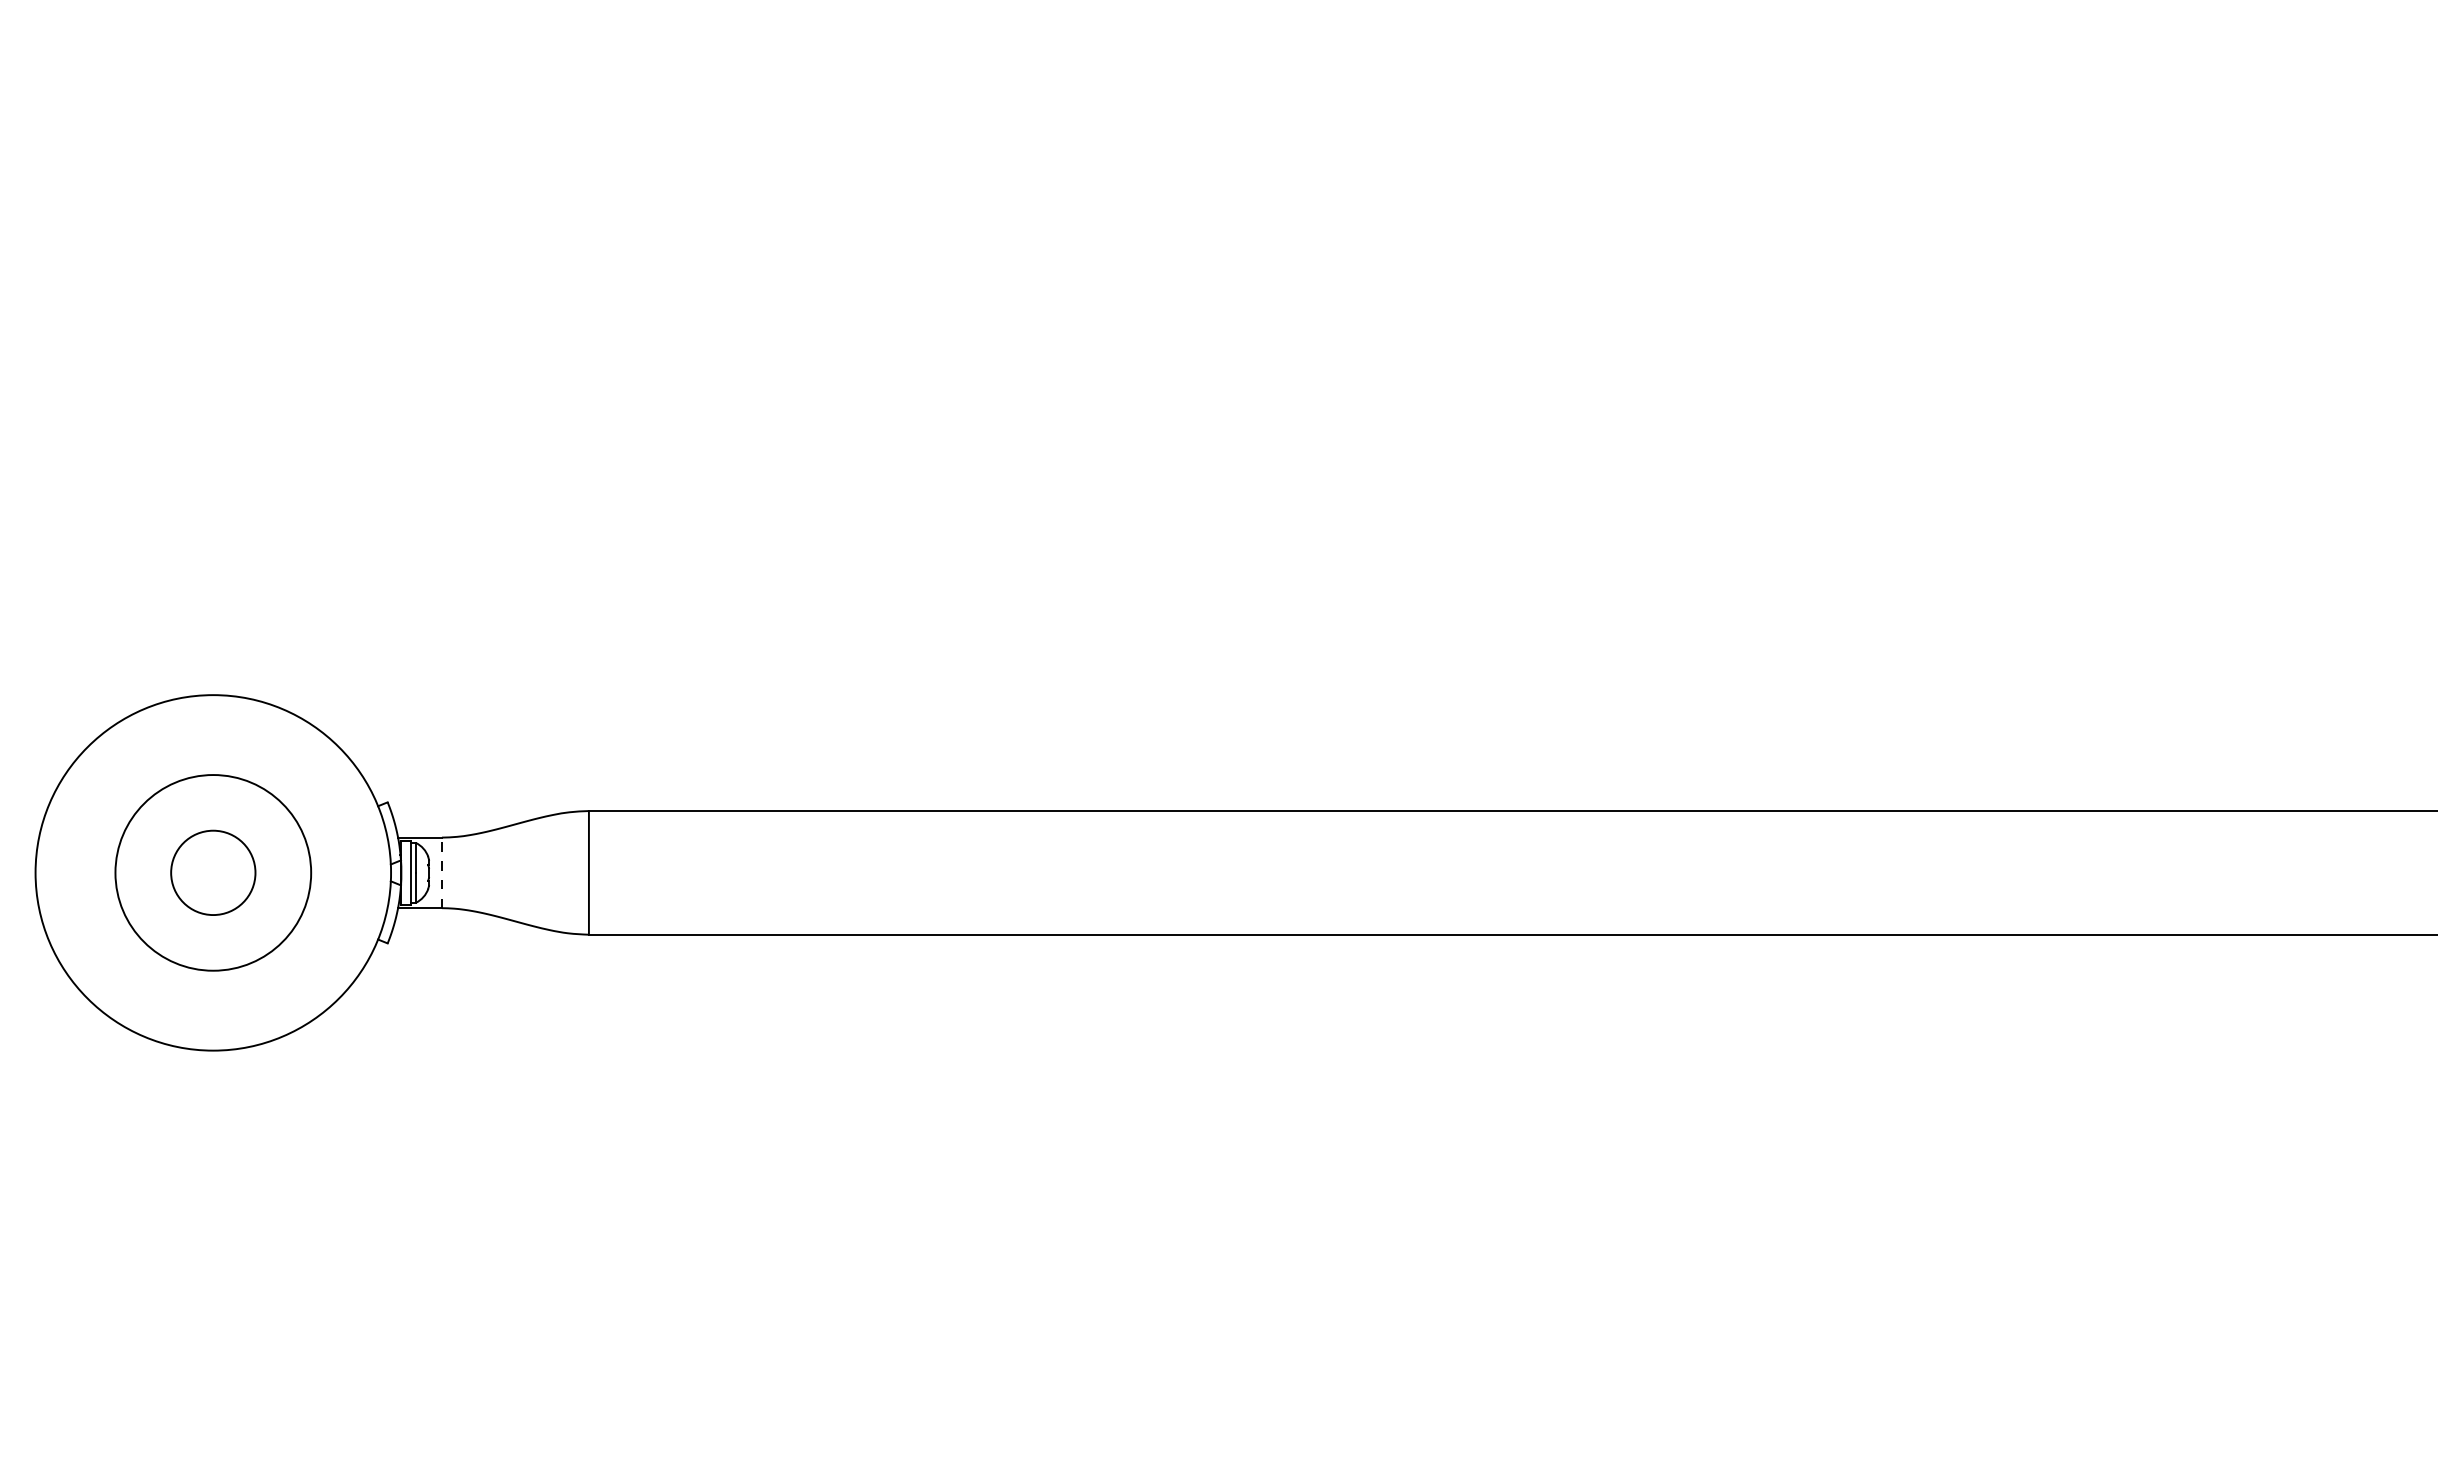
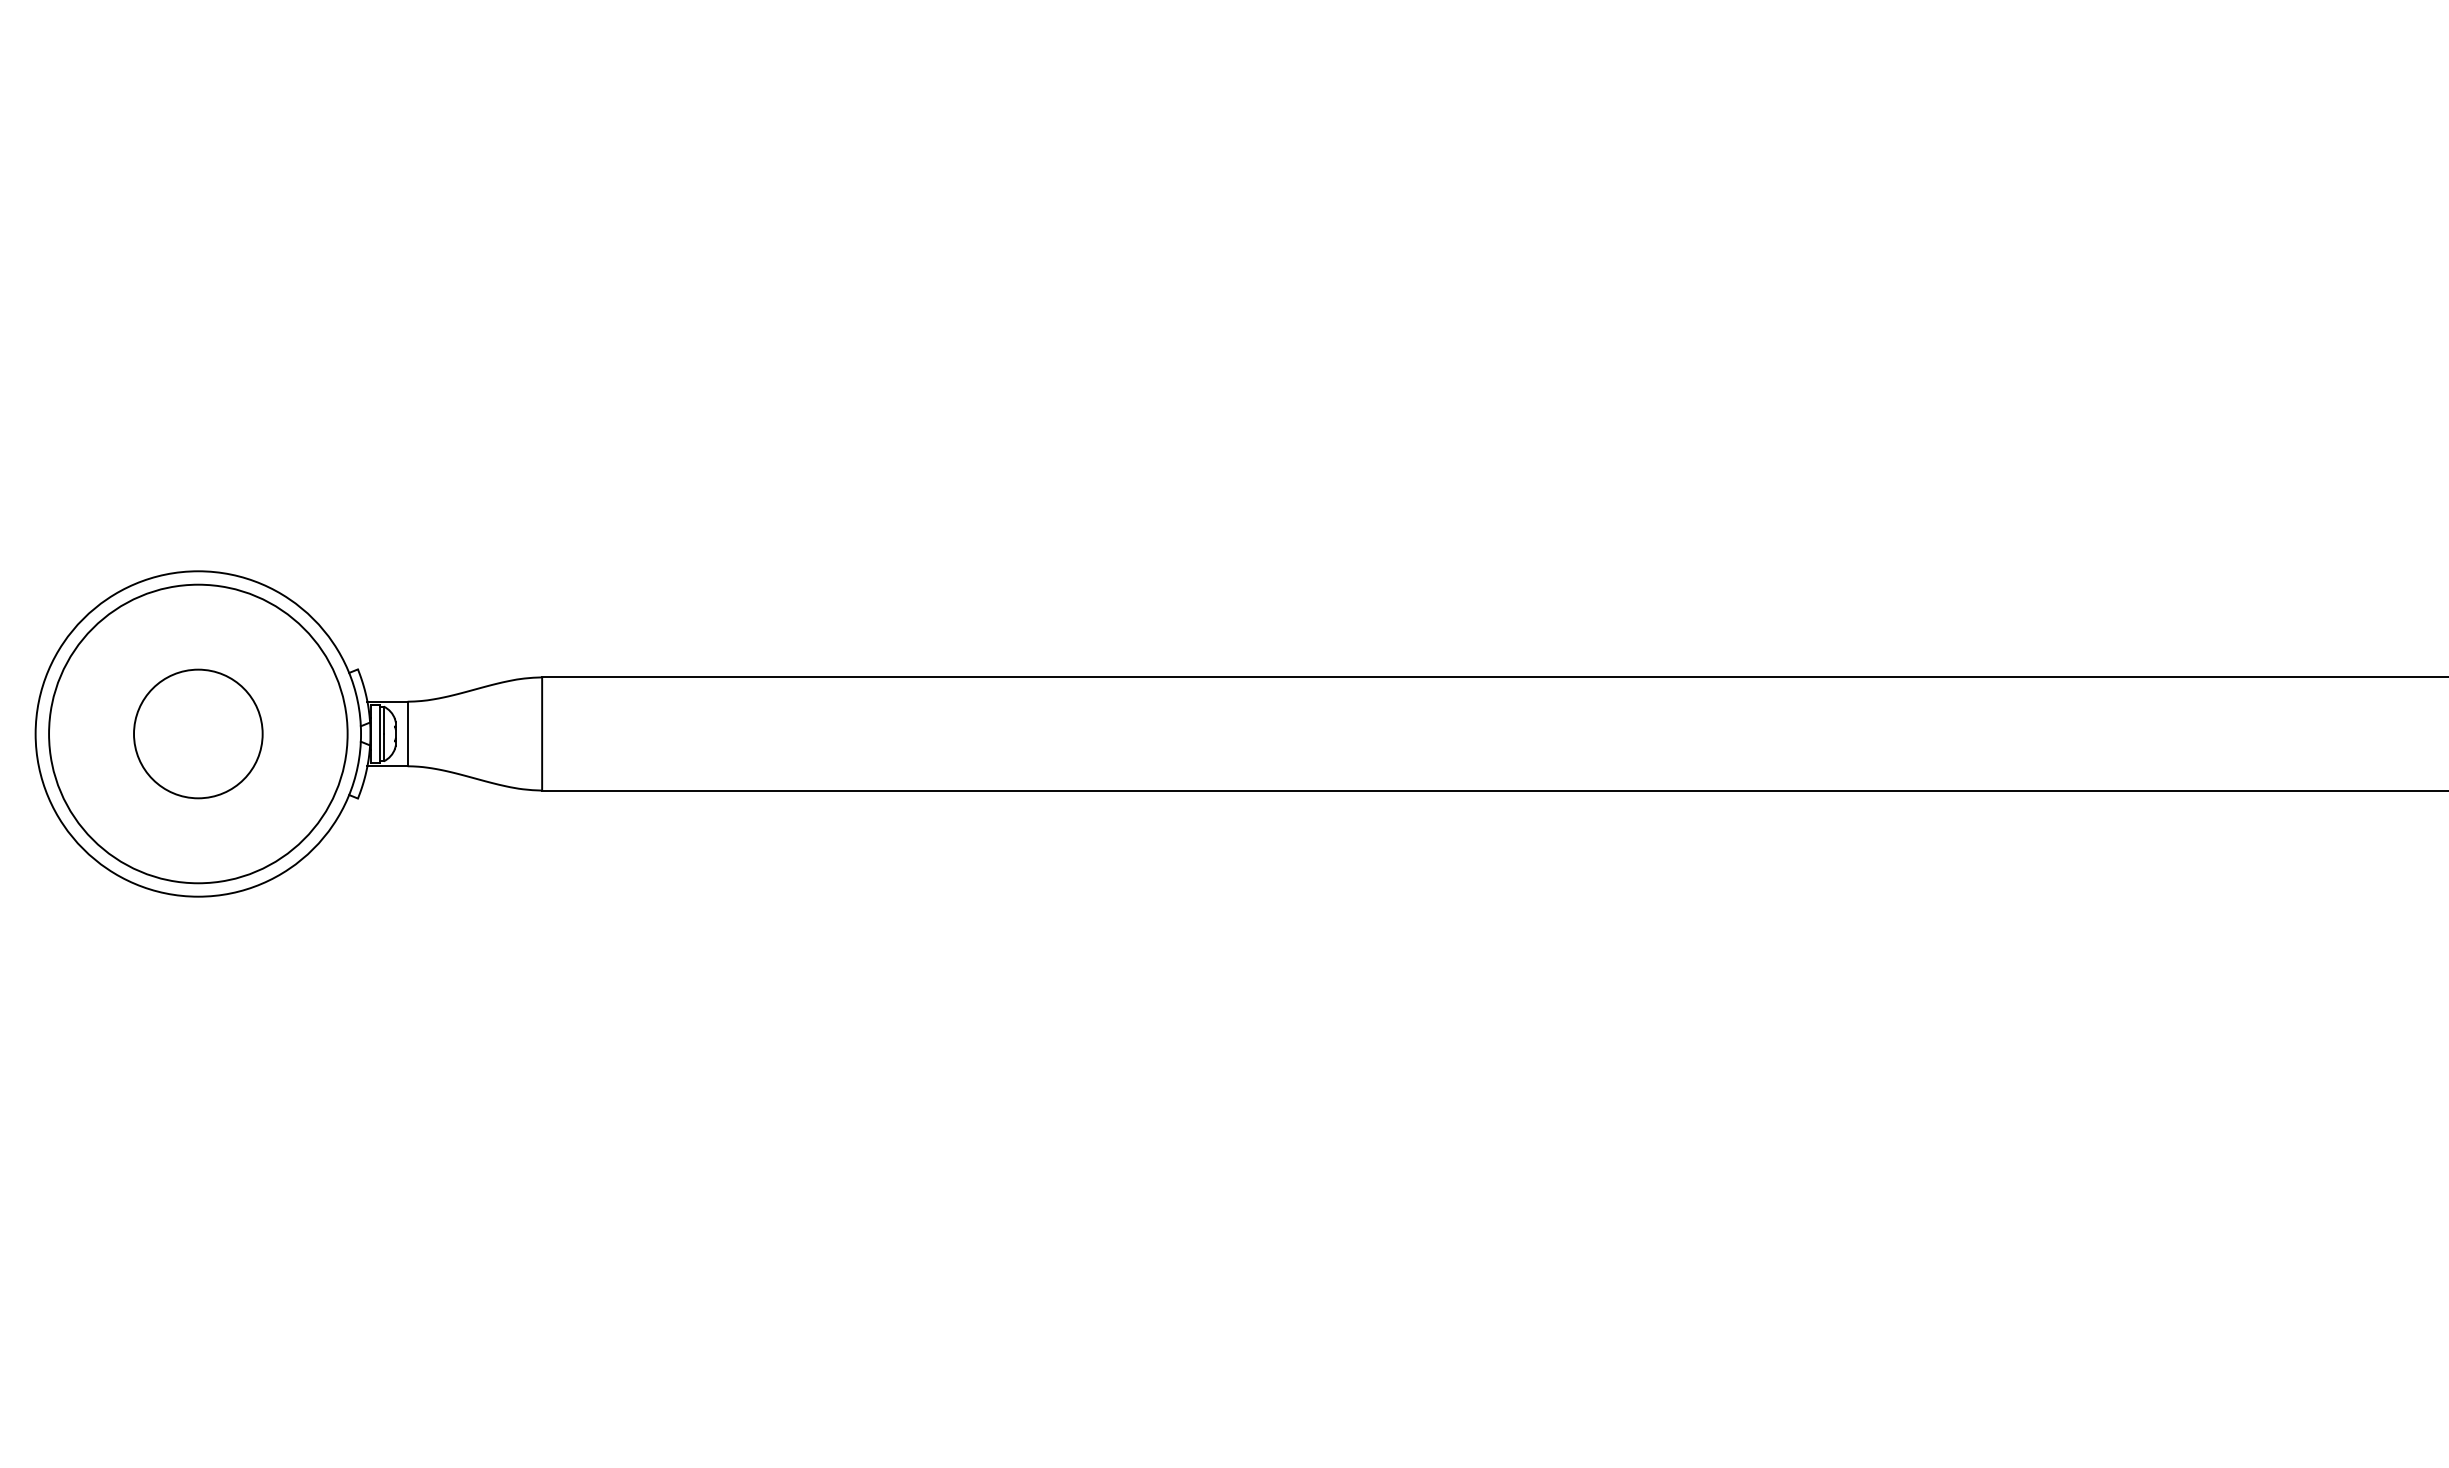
circle: (213, 872) -> (198, 733), size x1.67
circle: (213, 872) -> (198, 733), size x1.67
line: (441, 872) -> (407, 733), dashed -> solid

